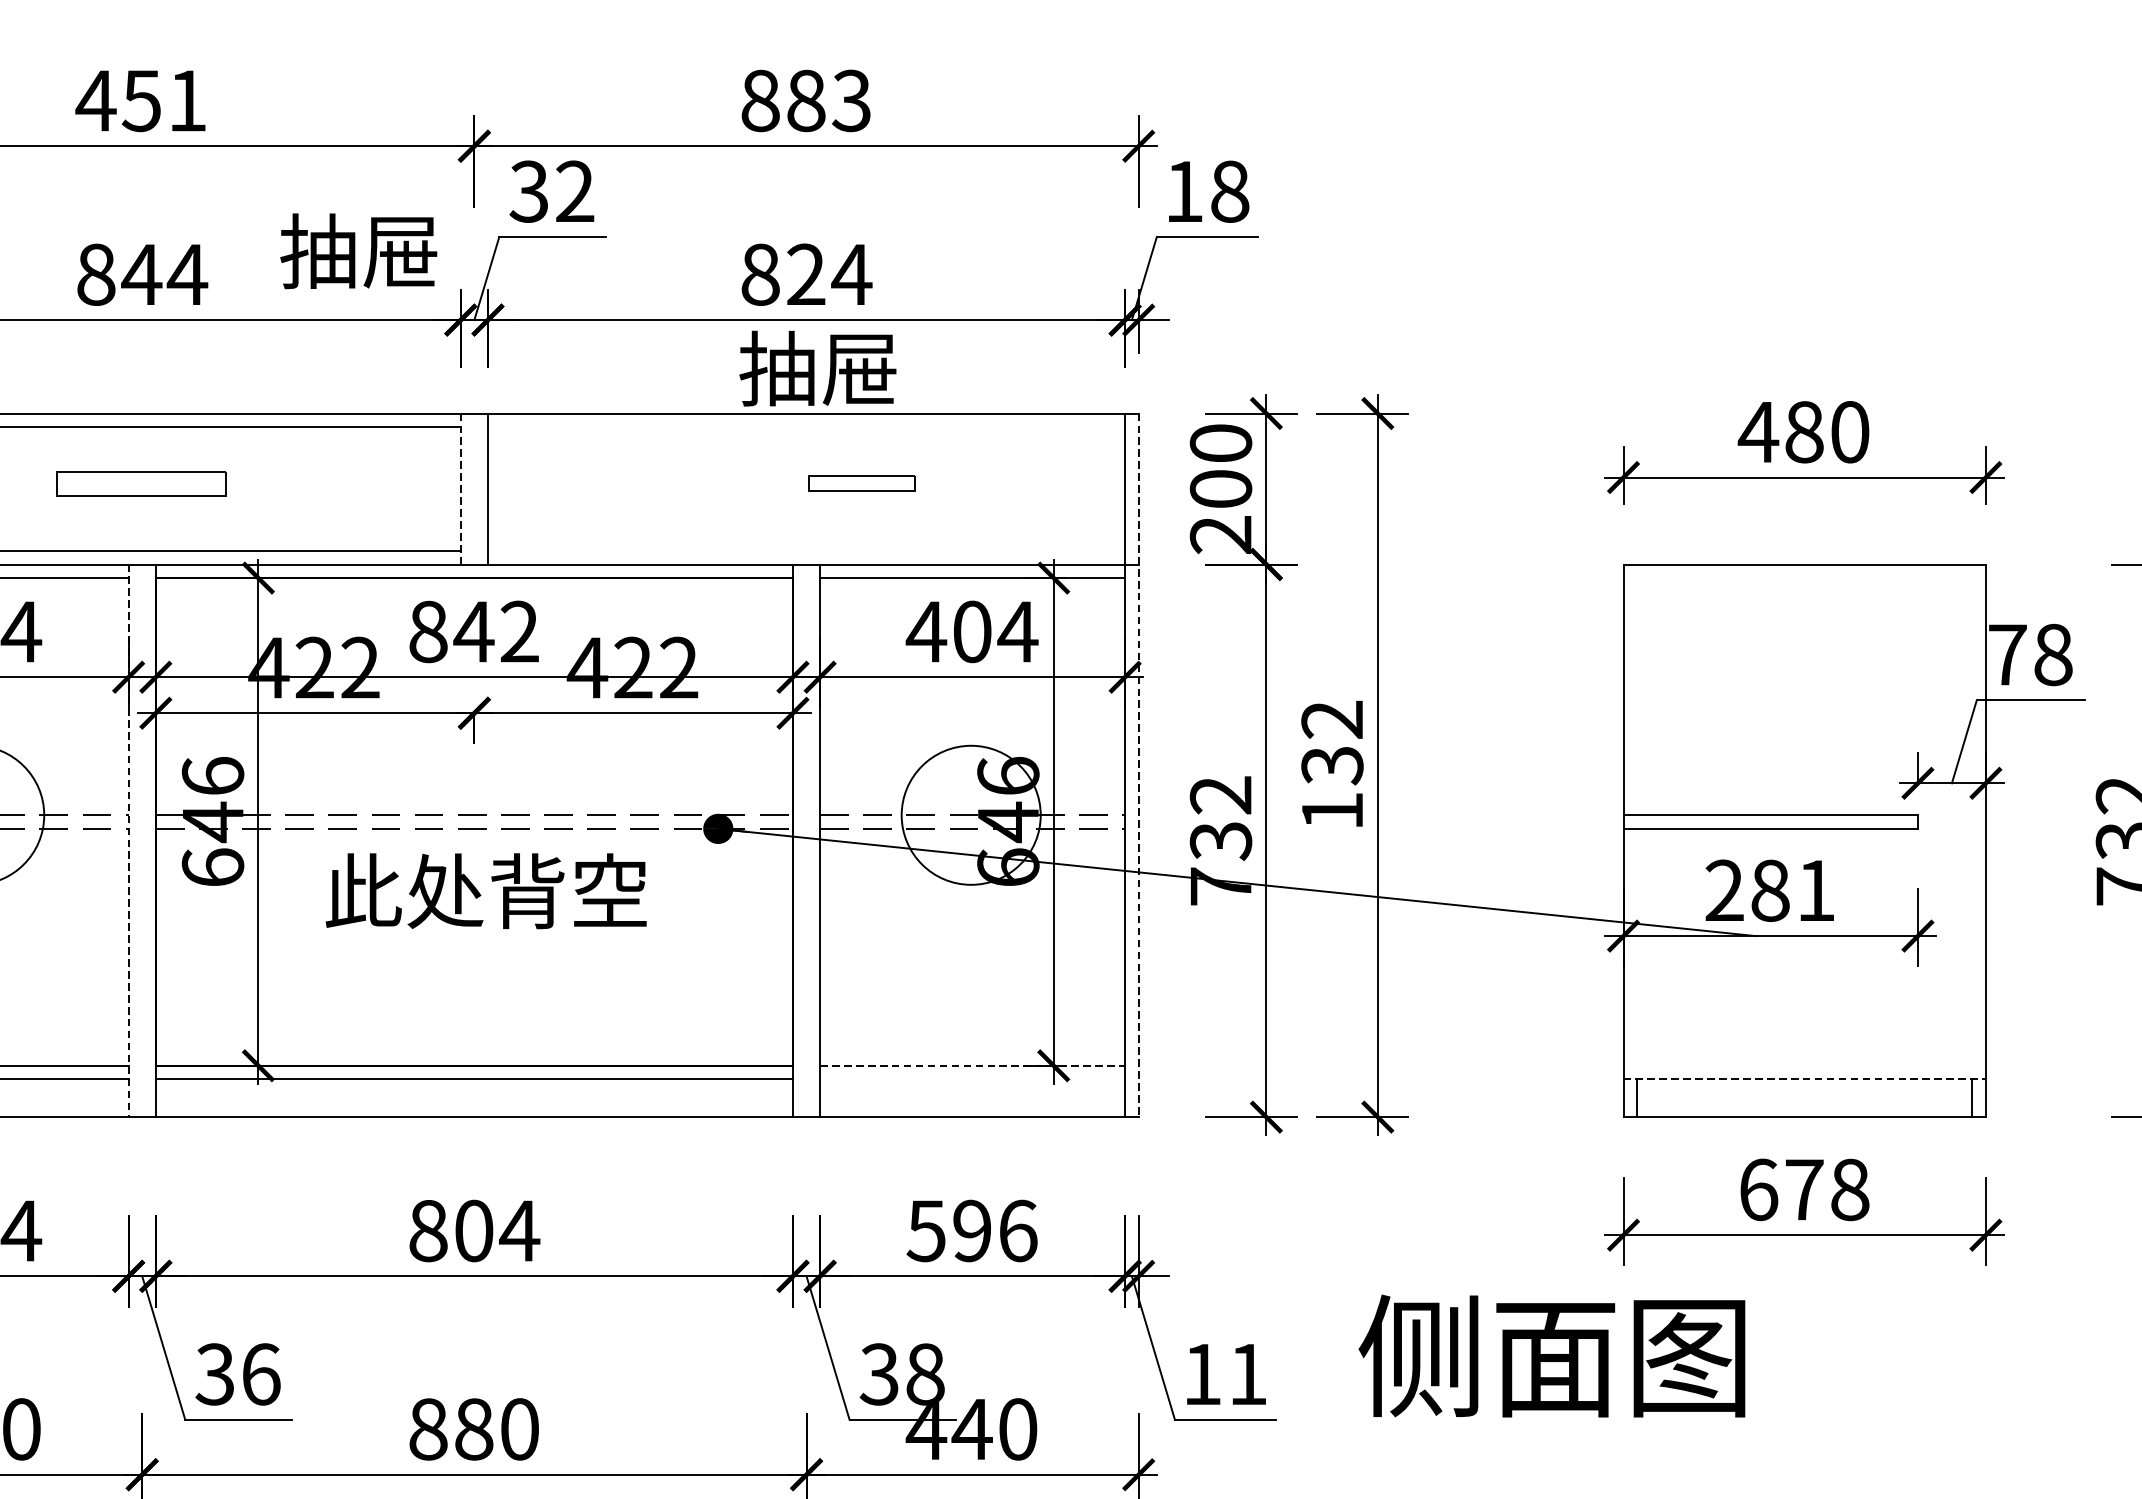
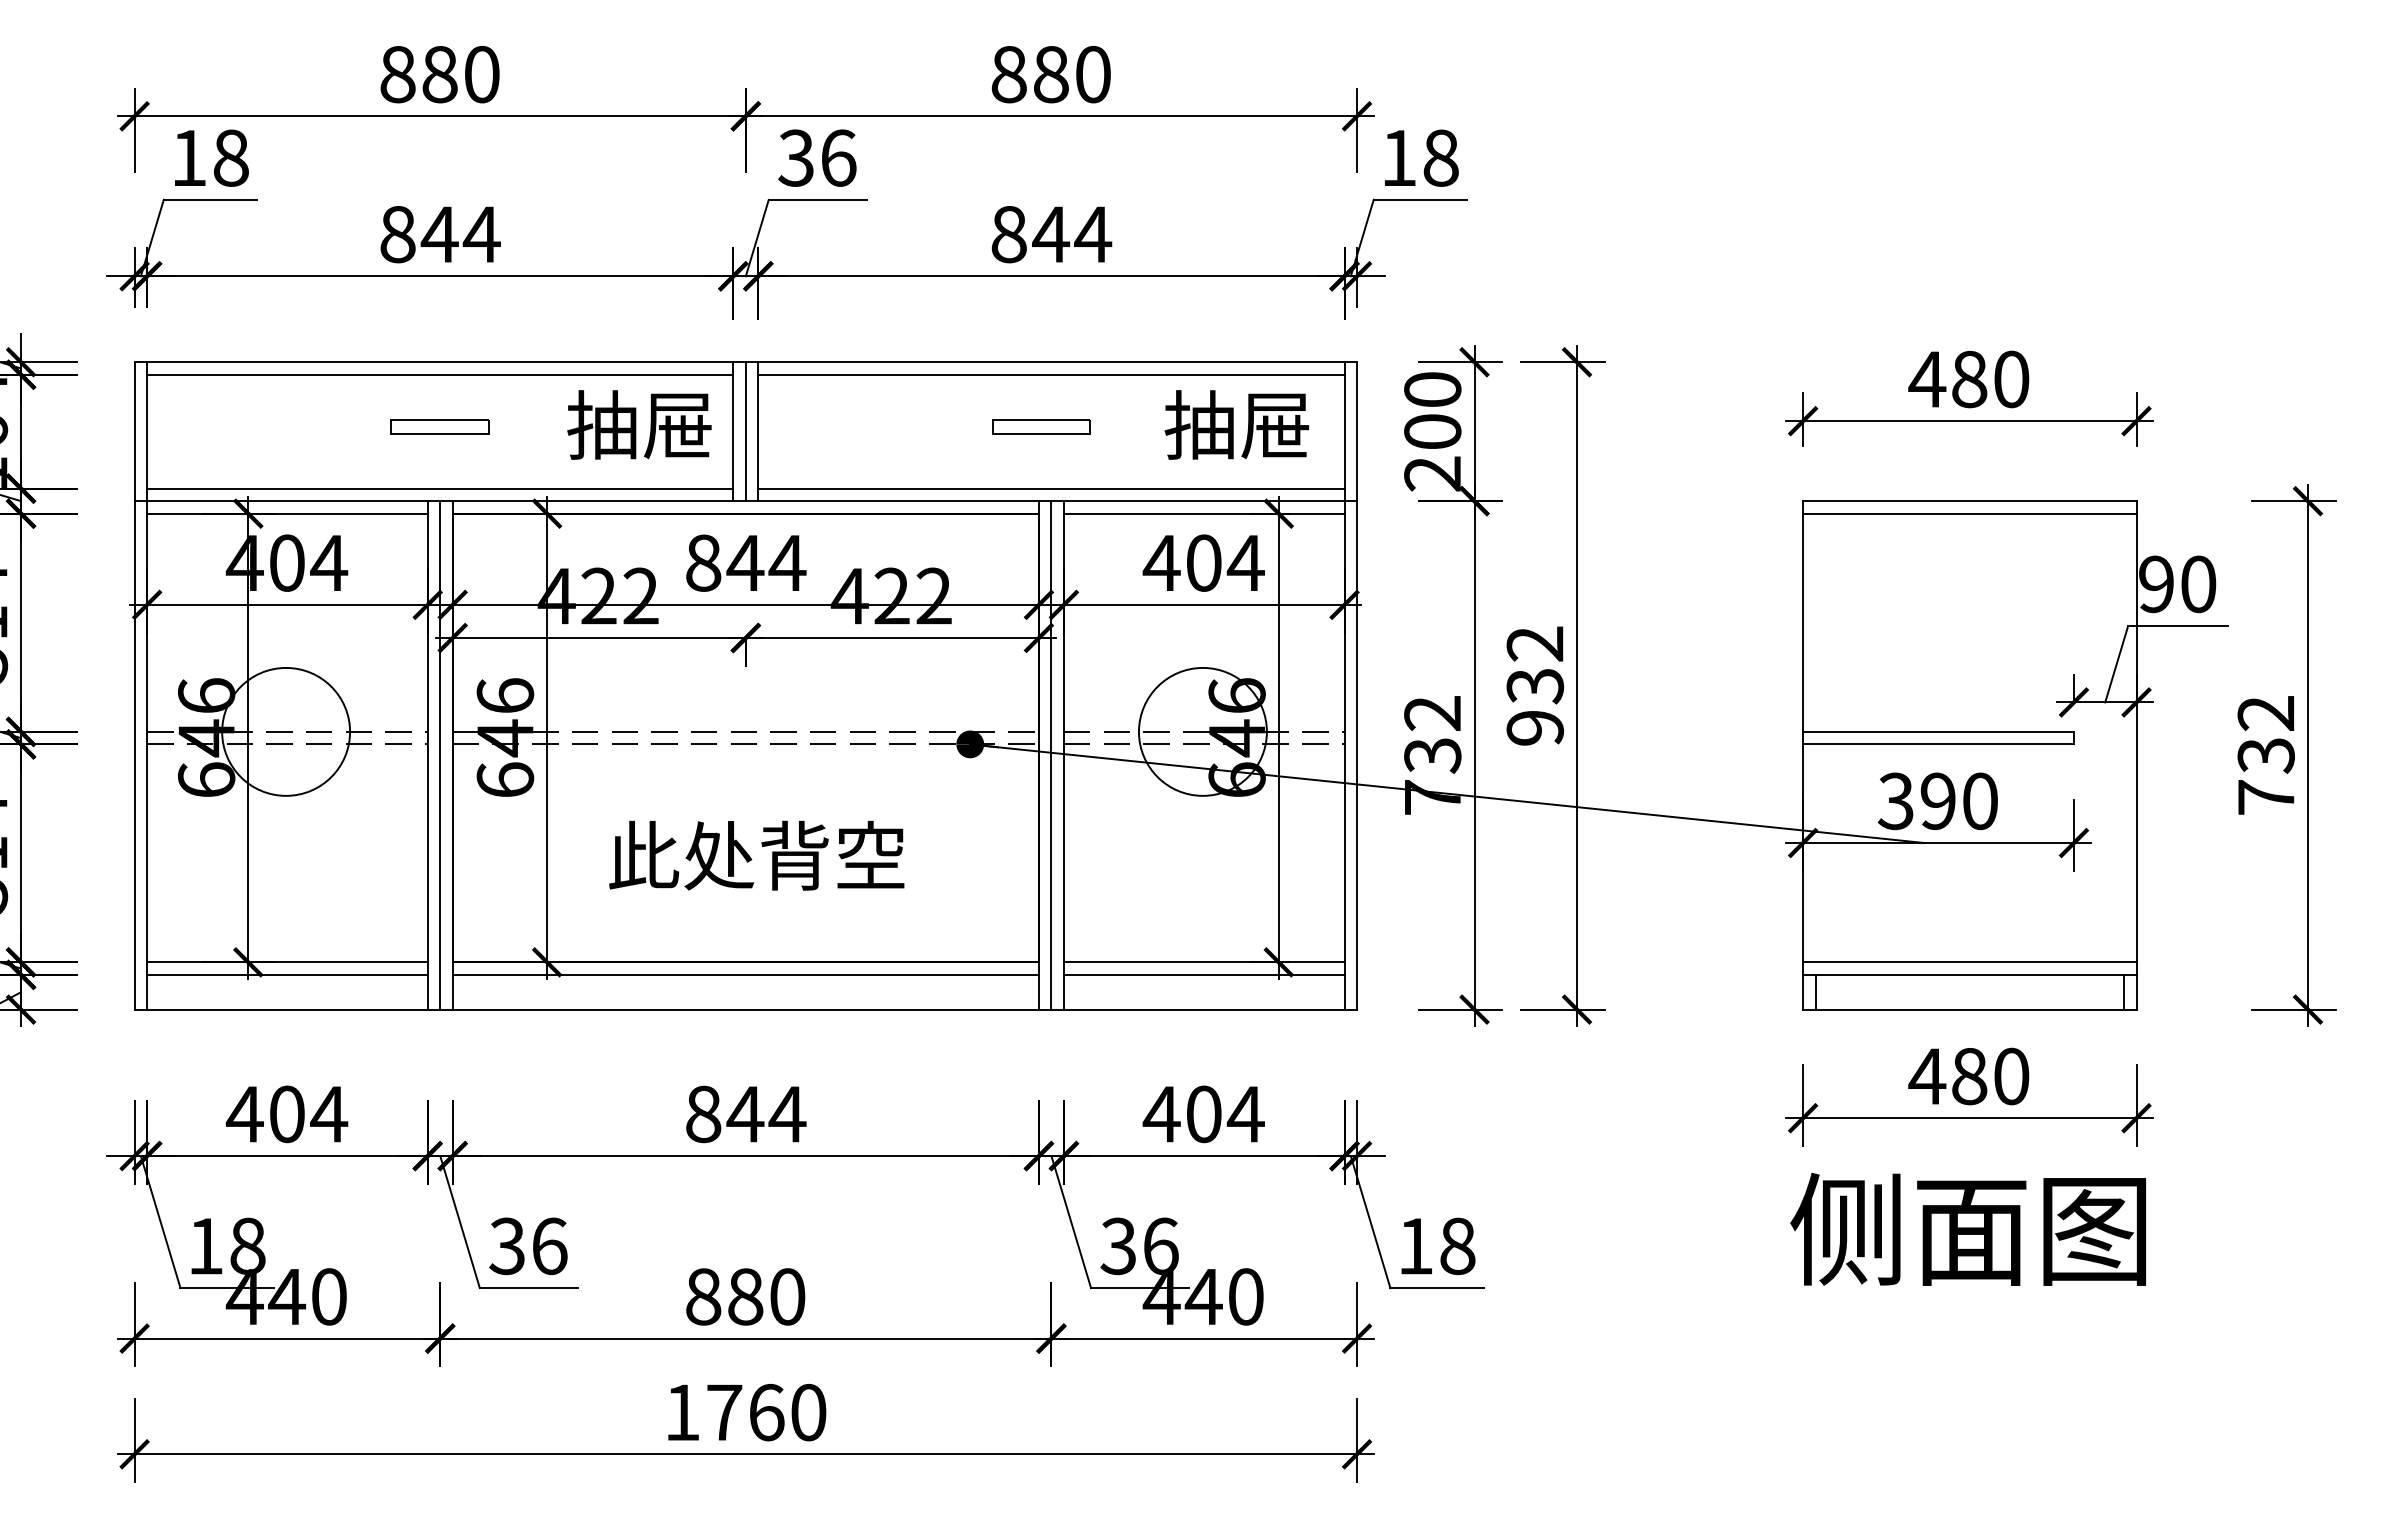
text: (140, 100) -> (438, 74), 451 -> 880
text: (851, 100) -> (1092, 74), 883 -> 880
text: (575, 190) -> (838, 157), 32 -> 36
text: (358, 250) -> (639, 424), moved
text: (806, 273) -> (1051, 233), 824 -> 844
text: (817, 368) -> (1236, 424), moved
line: (806, 426) -> (1051, 374), added
part: (141, 483) -> (439, 426), size x0.62
part: (862, 483) -> (1041, 426), moved
line: (474, 488) -> (745, 431), added
line: (460, 489) -> (733, 432), dashed -> solid
line: (806, 550) -> (1051, 488), added
line: (1804, 577) -> (1969, 513), added
text: (519, 631) -> (787, 562), 842 -> 844
text: (2030, 655) -> (2177, 584), 78 -> 90
line: (1139, 764) -> (1357, 685), dashed -> solid
text: (1332, 811) -> (1535, 728), 132 -> 932
line: (128, 840) -> (427, 755), dashed -> solid
line: (142, 840) -> (440, 755), added
line: (806, 840) -> (1051, 755), added
text: (485, 890) -> (756, 855), moved
text: (1769, 890) -> (1937, 801), 281 -> 390
line: (972, 1065) -> (1204, 962), dashed -> solid
line: (1804, 1065) -> (1969, 962), added
line: (971, 1078) -> (1203, 974), added
line: (1804, 1078) -> (1969, 974), dashed -> solid
text: (1803, 1189) -> (1968, 1076), 678 -> 480
text: (474, 1231) -> (745, 1114), 804 -> 844
text: (971, 1231) -> (1203, 1114), 596 -> 404
text: (1551, 1356) -> (1967, 1229), moved
text: (925, 1374) -> (1160, 1246), 38 -> 36
text: (1247, 1374) -> (1457, 1246), 11 -> 18

